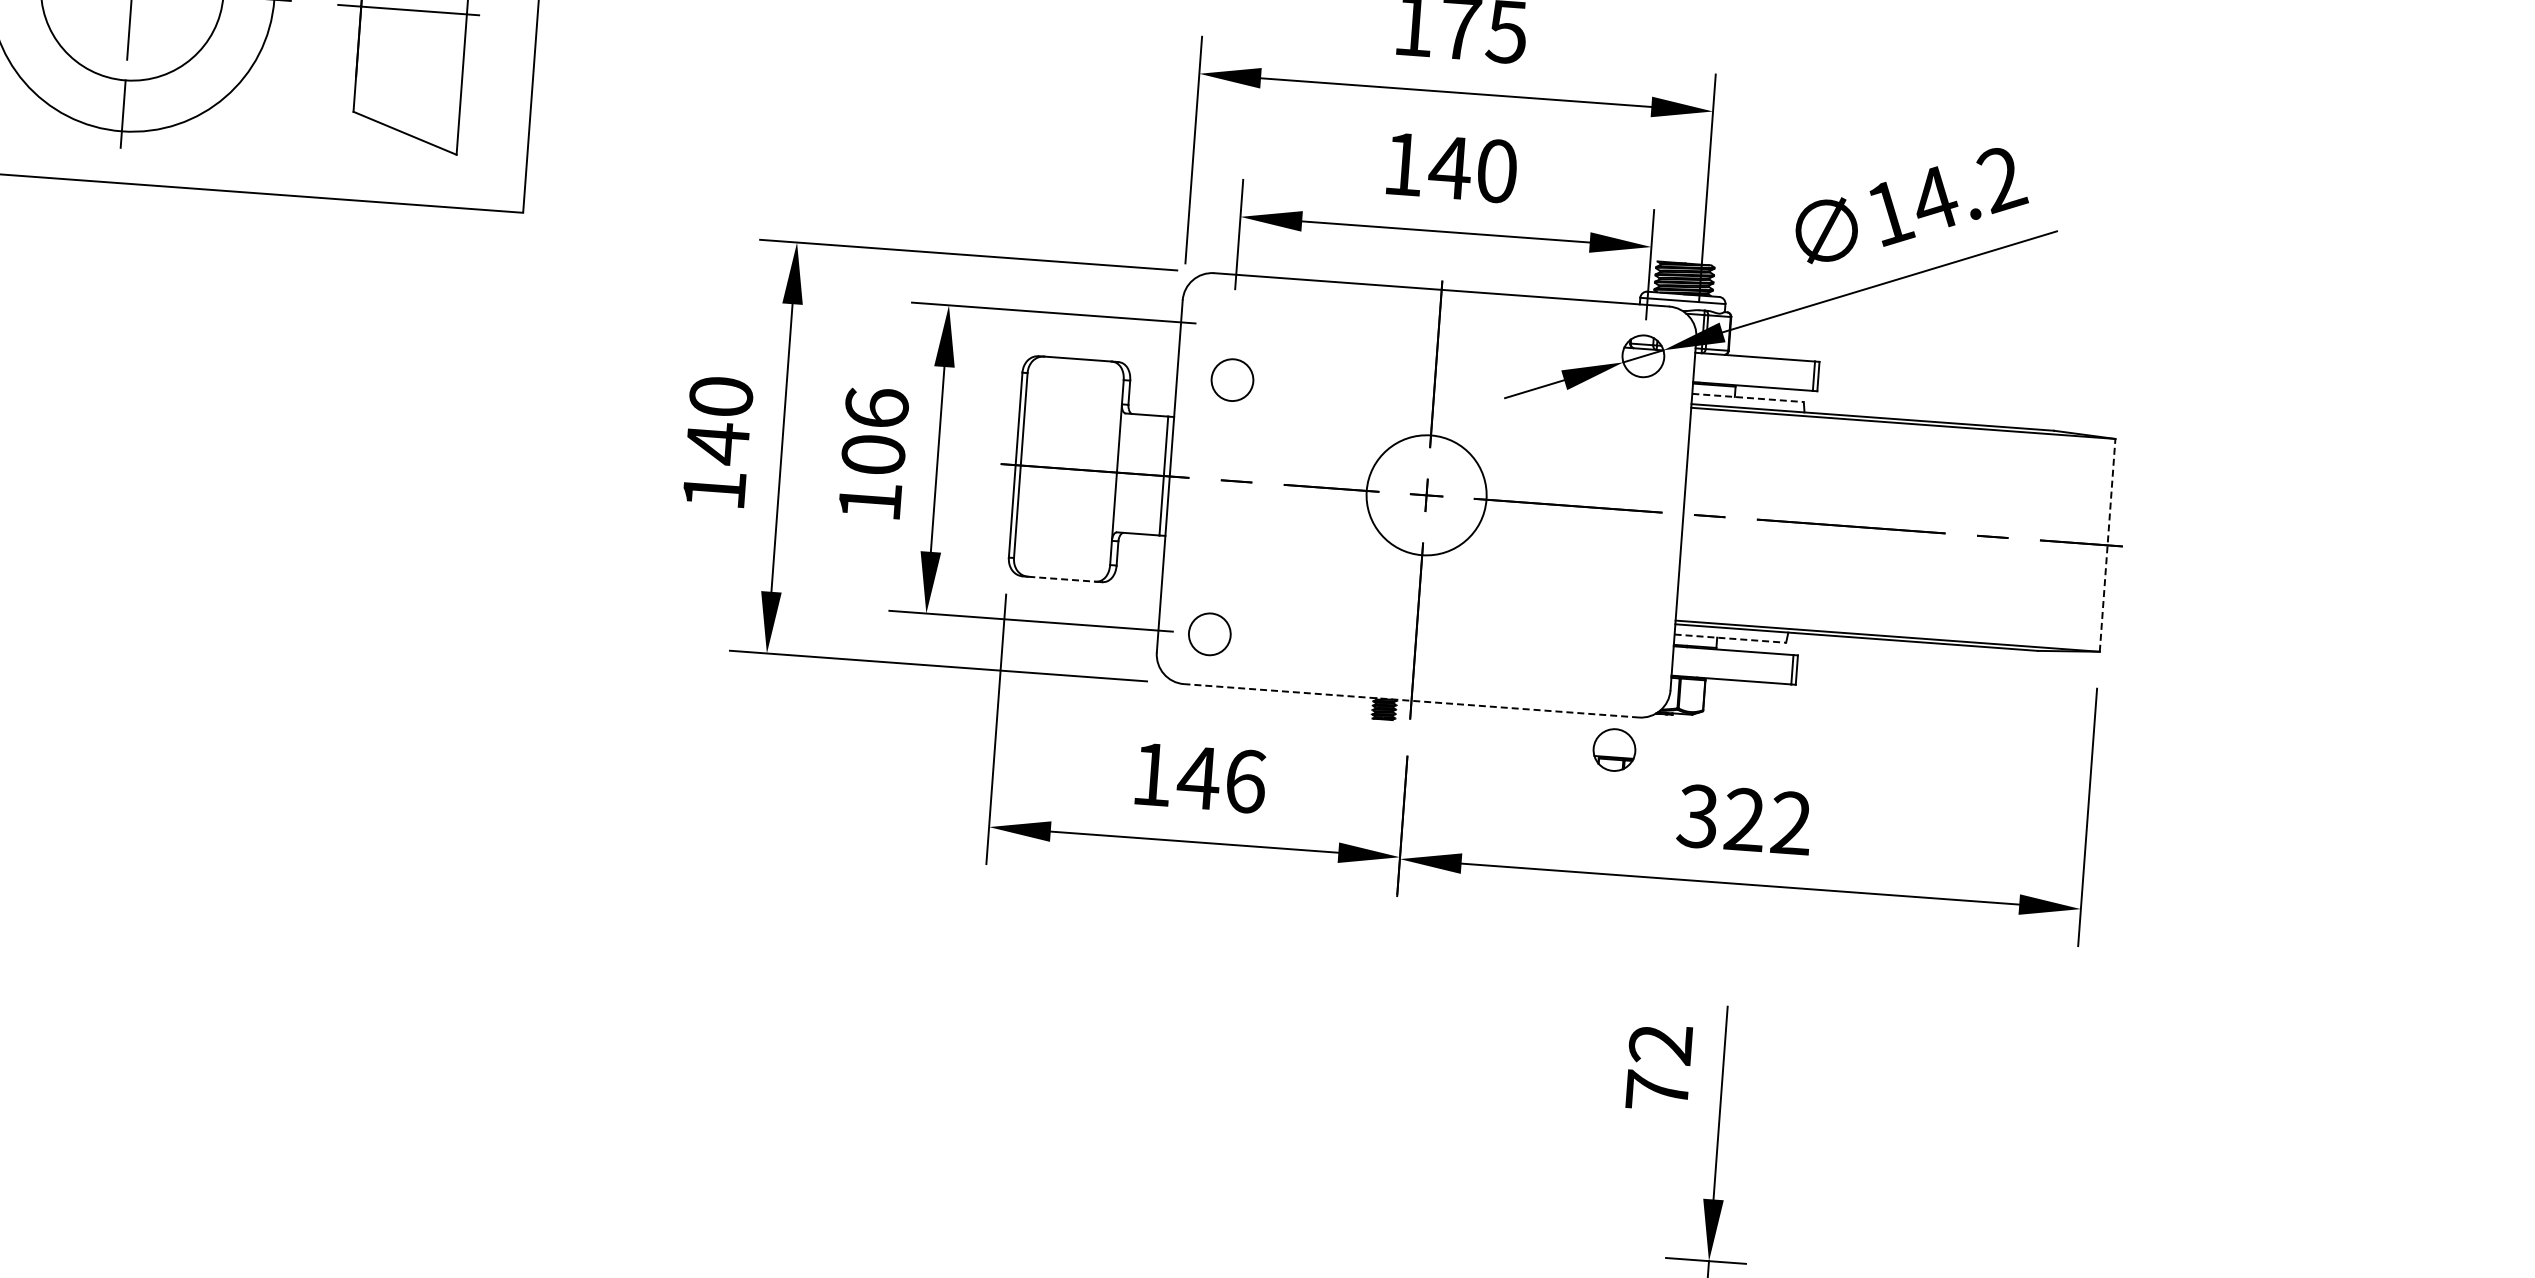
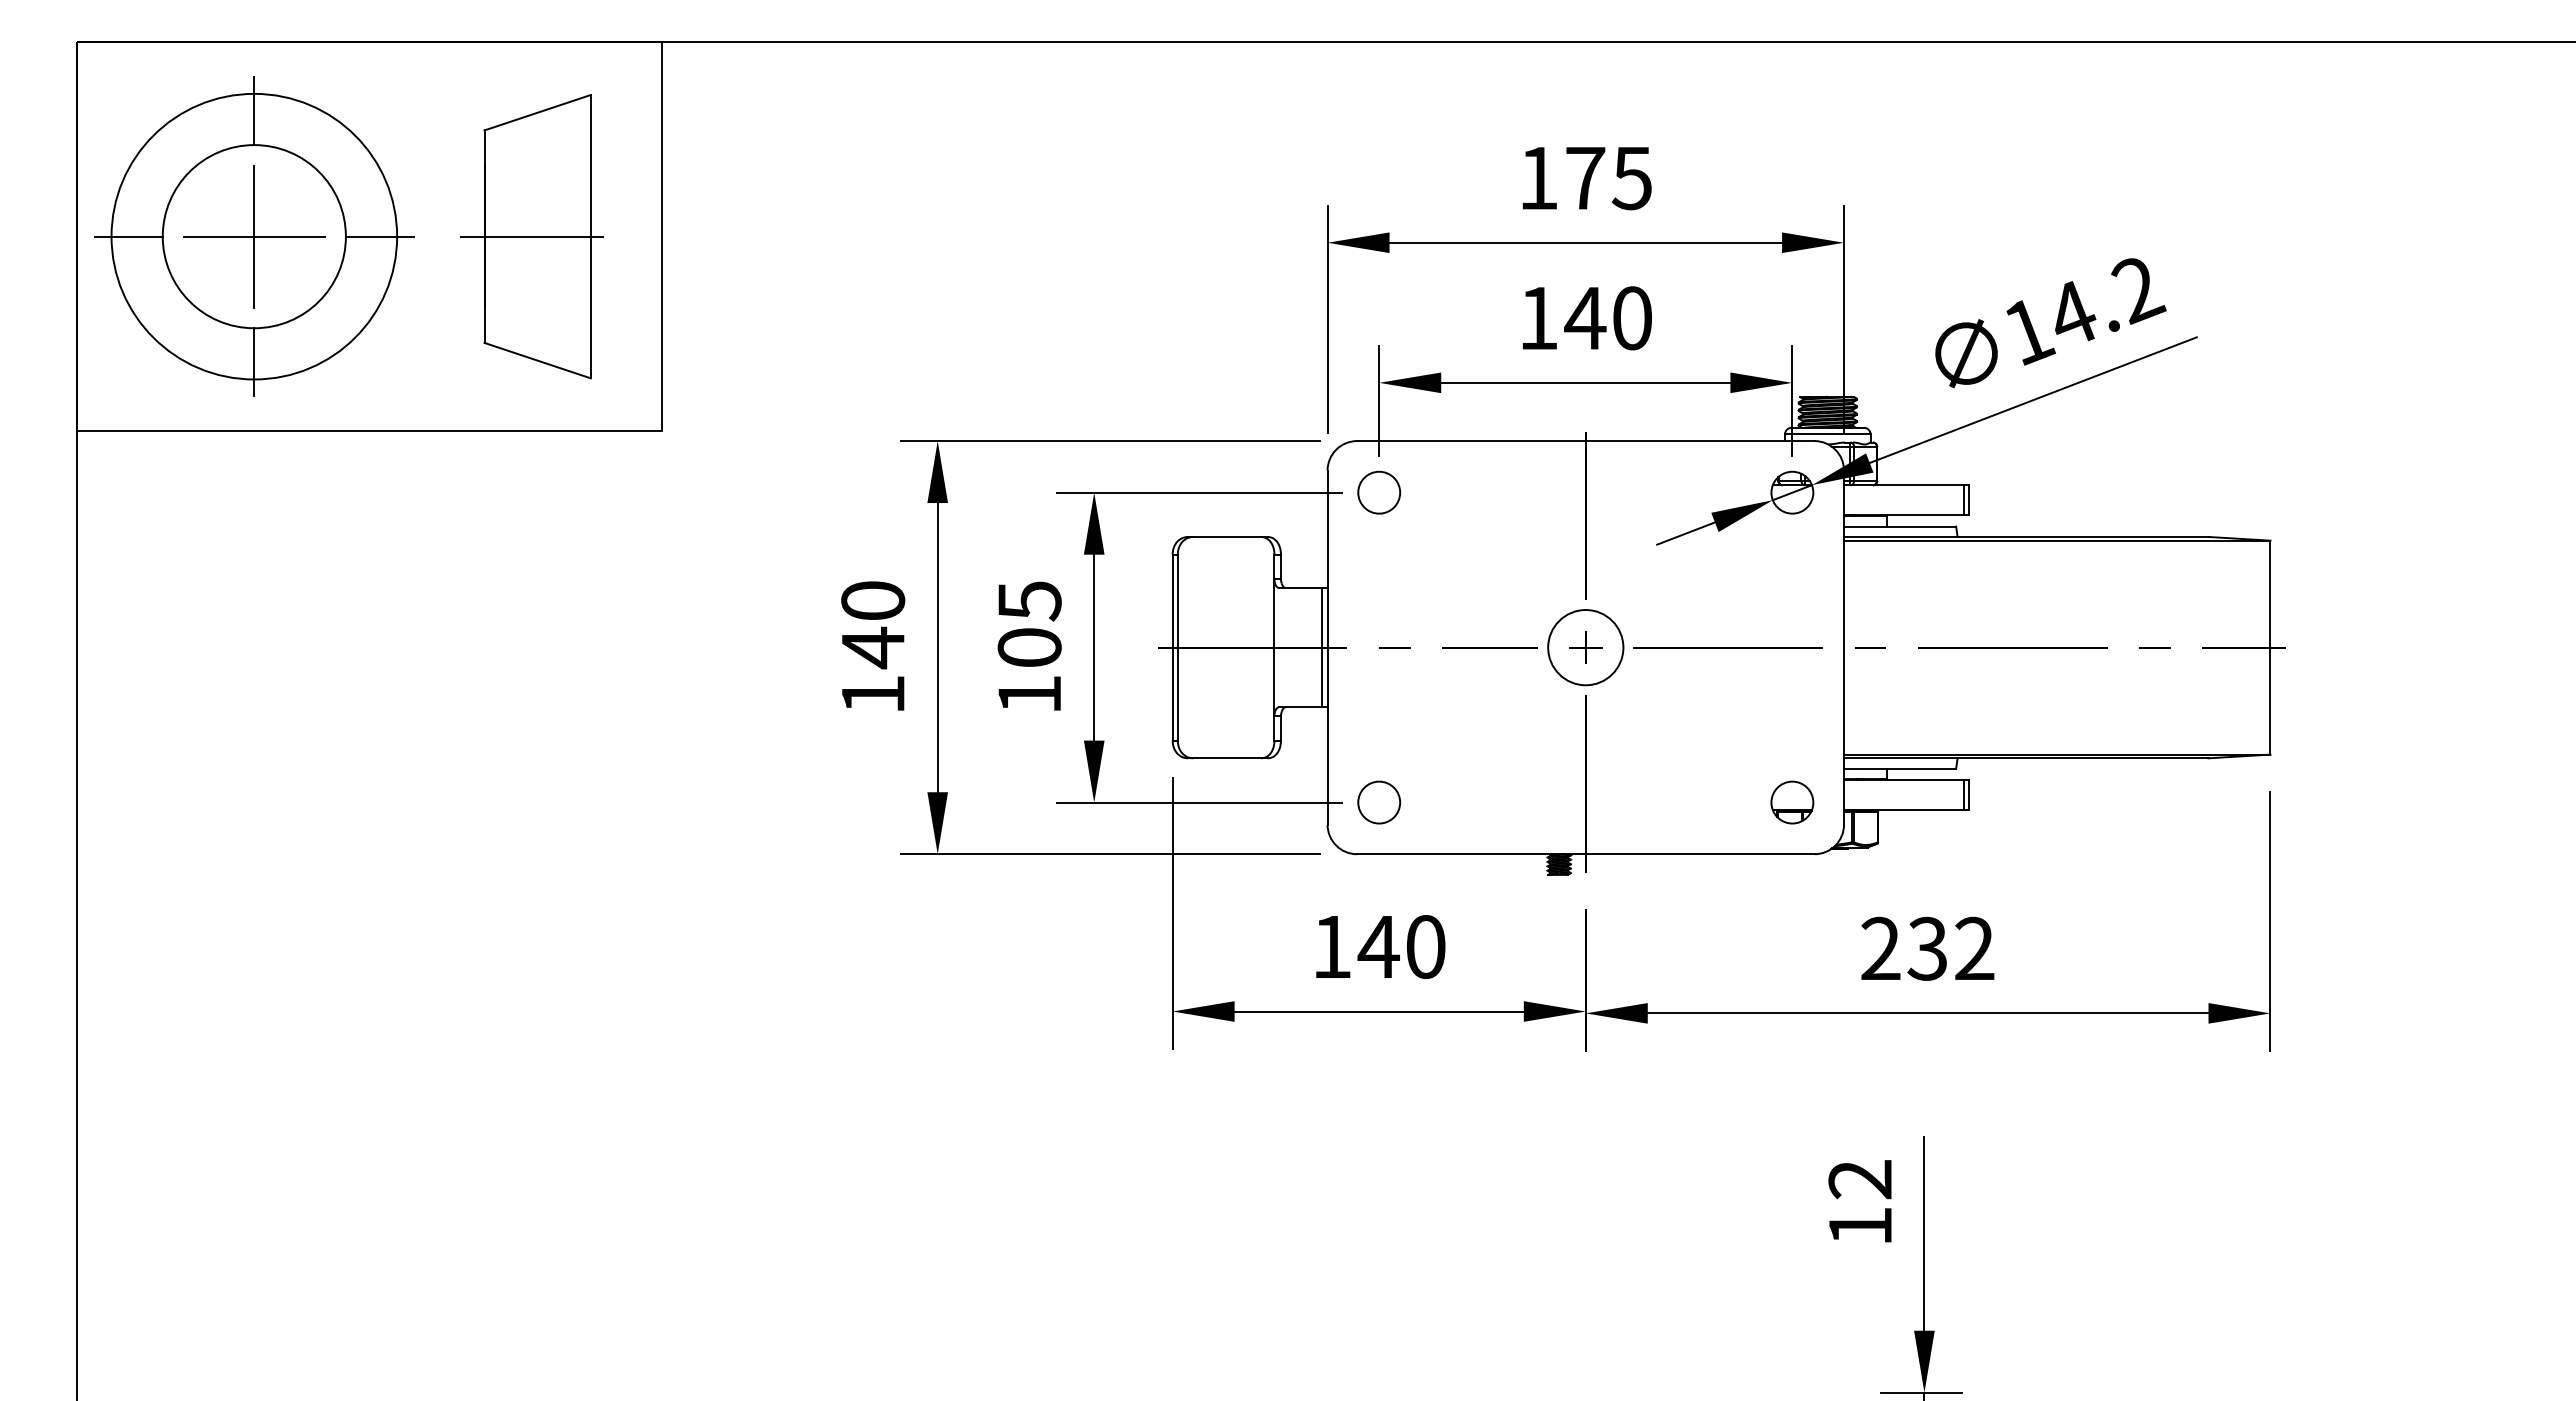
circle: (1232, 379) -> (1379, 492), moved
line: (1748, 397) -> (1900, 526), dashed -> solid
text: (876, 408) -> (1029, 601), 106 -> 105
circle: (1426, 495) -> (1585, 647), size x0.62
line: (2107, 545) -> (2270, 647), dashed -> solid
line: (1062, 579) -> (1227, 758), dashed -> solid
line: (1730, 638) -> (1900, 768), dashed -> solid
line: (1411, 701) -> (1585, 854), dashed -> solid
part: (1614, 749) -> (1792, 802), moved
text: (1246, 781) -> (1426, 947), 146 -> 140
text: (1720, 817) -> (1903, 948), 322 -> 232
text: (1657, 1090) -> (1860, 1225), 72 -> 12

